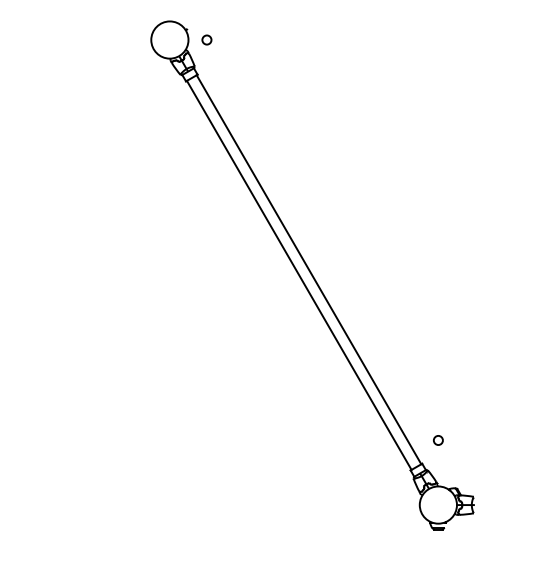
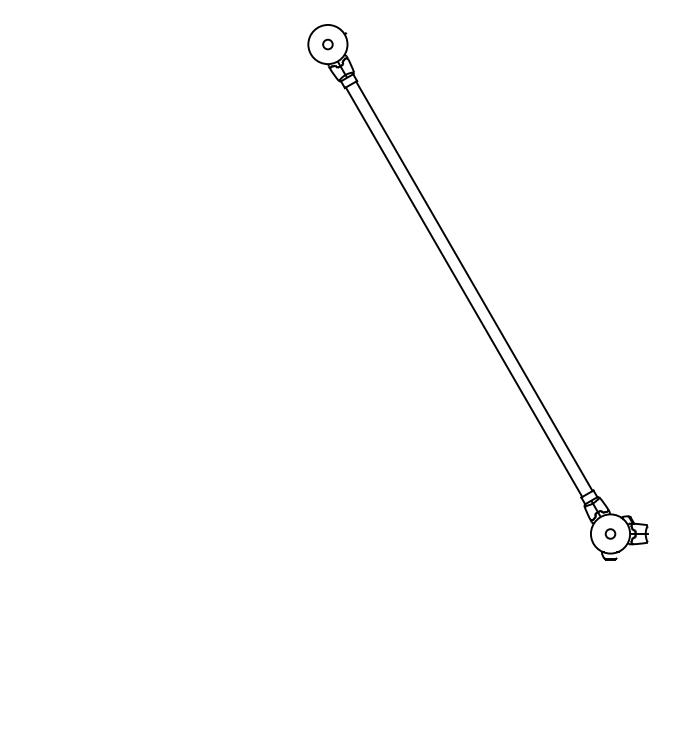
circle: (206, 40) -> (327, 44), moved
circle: (438, 440) -> (610, 533), moved

